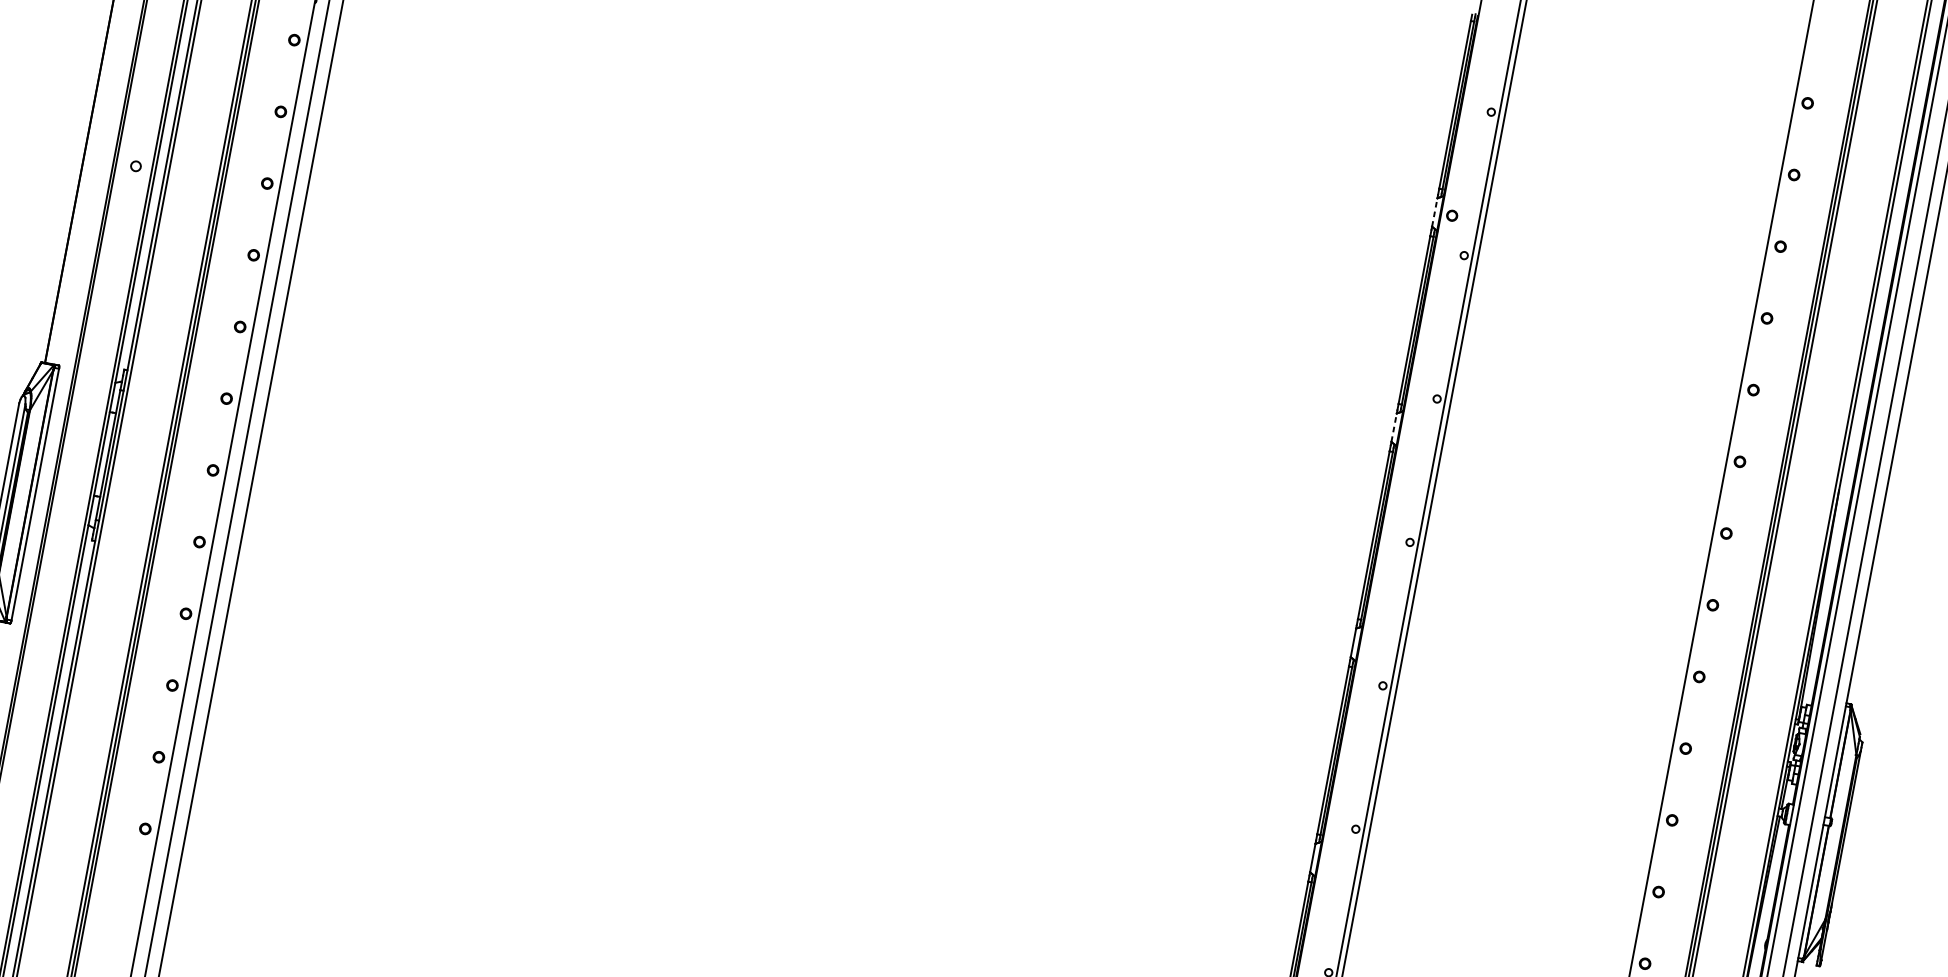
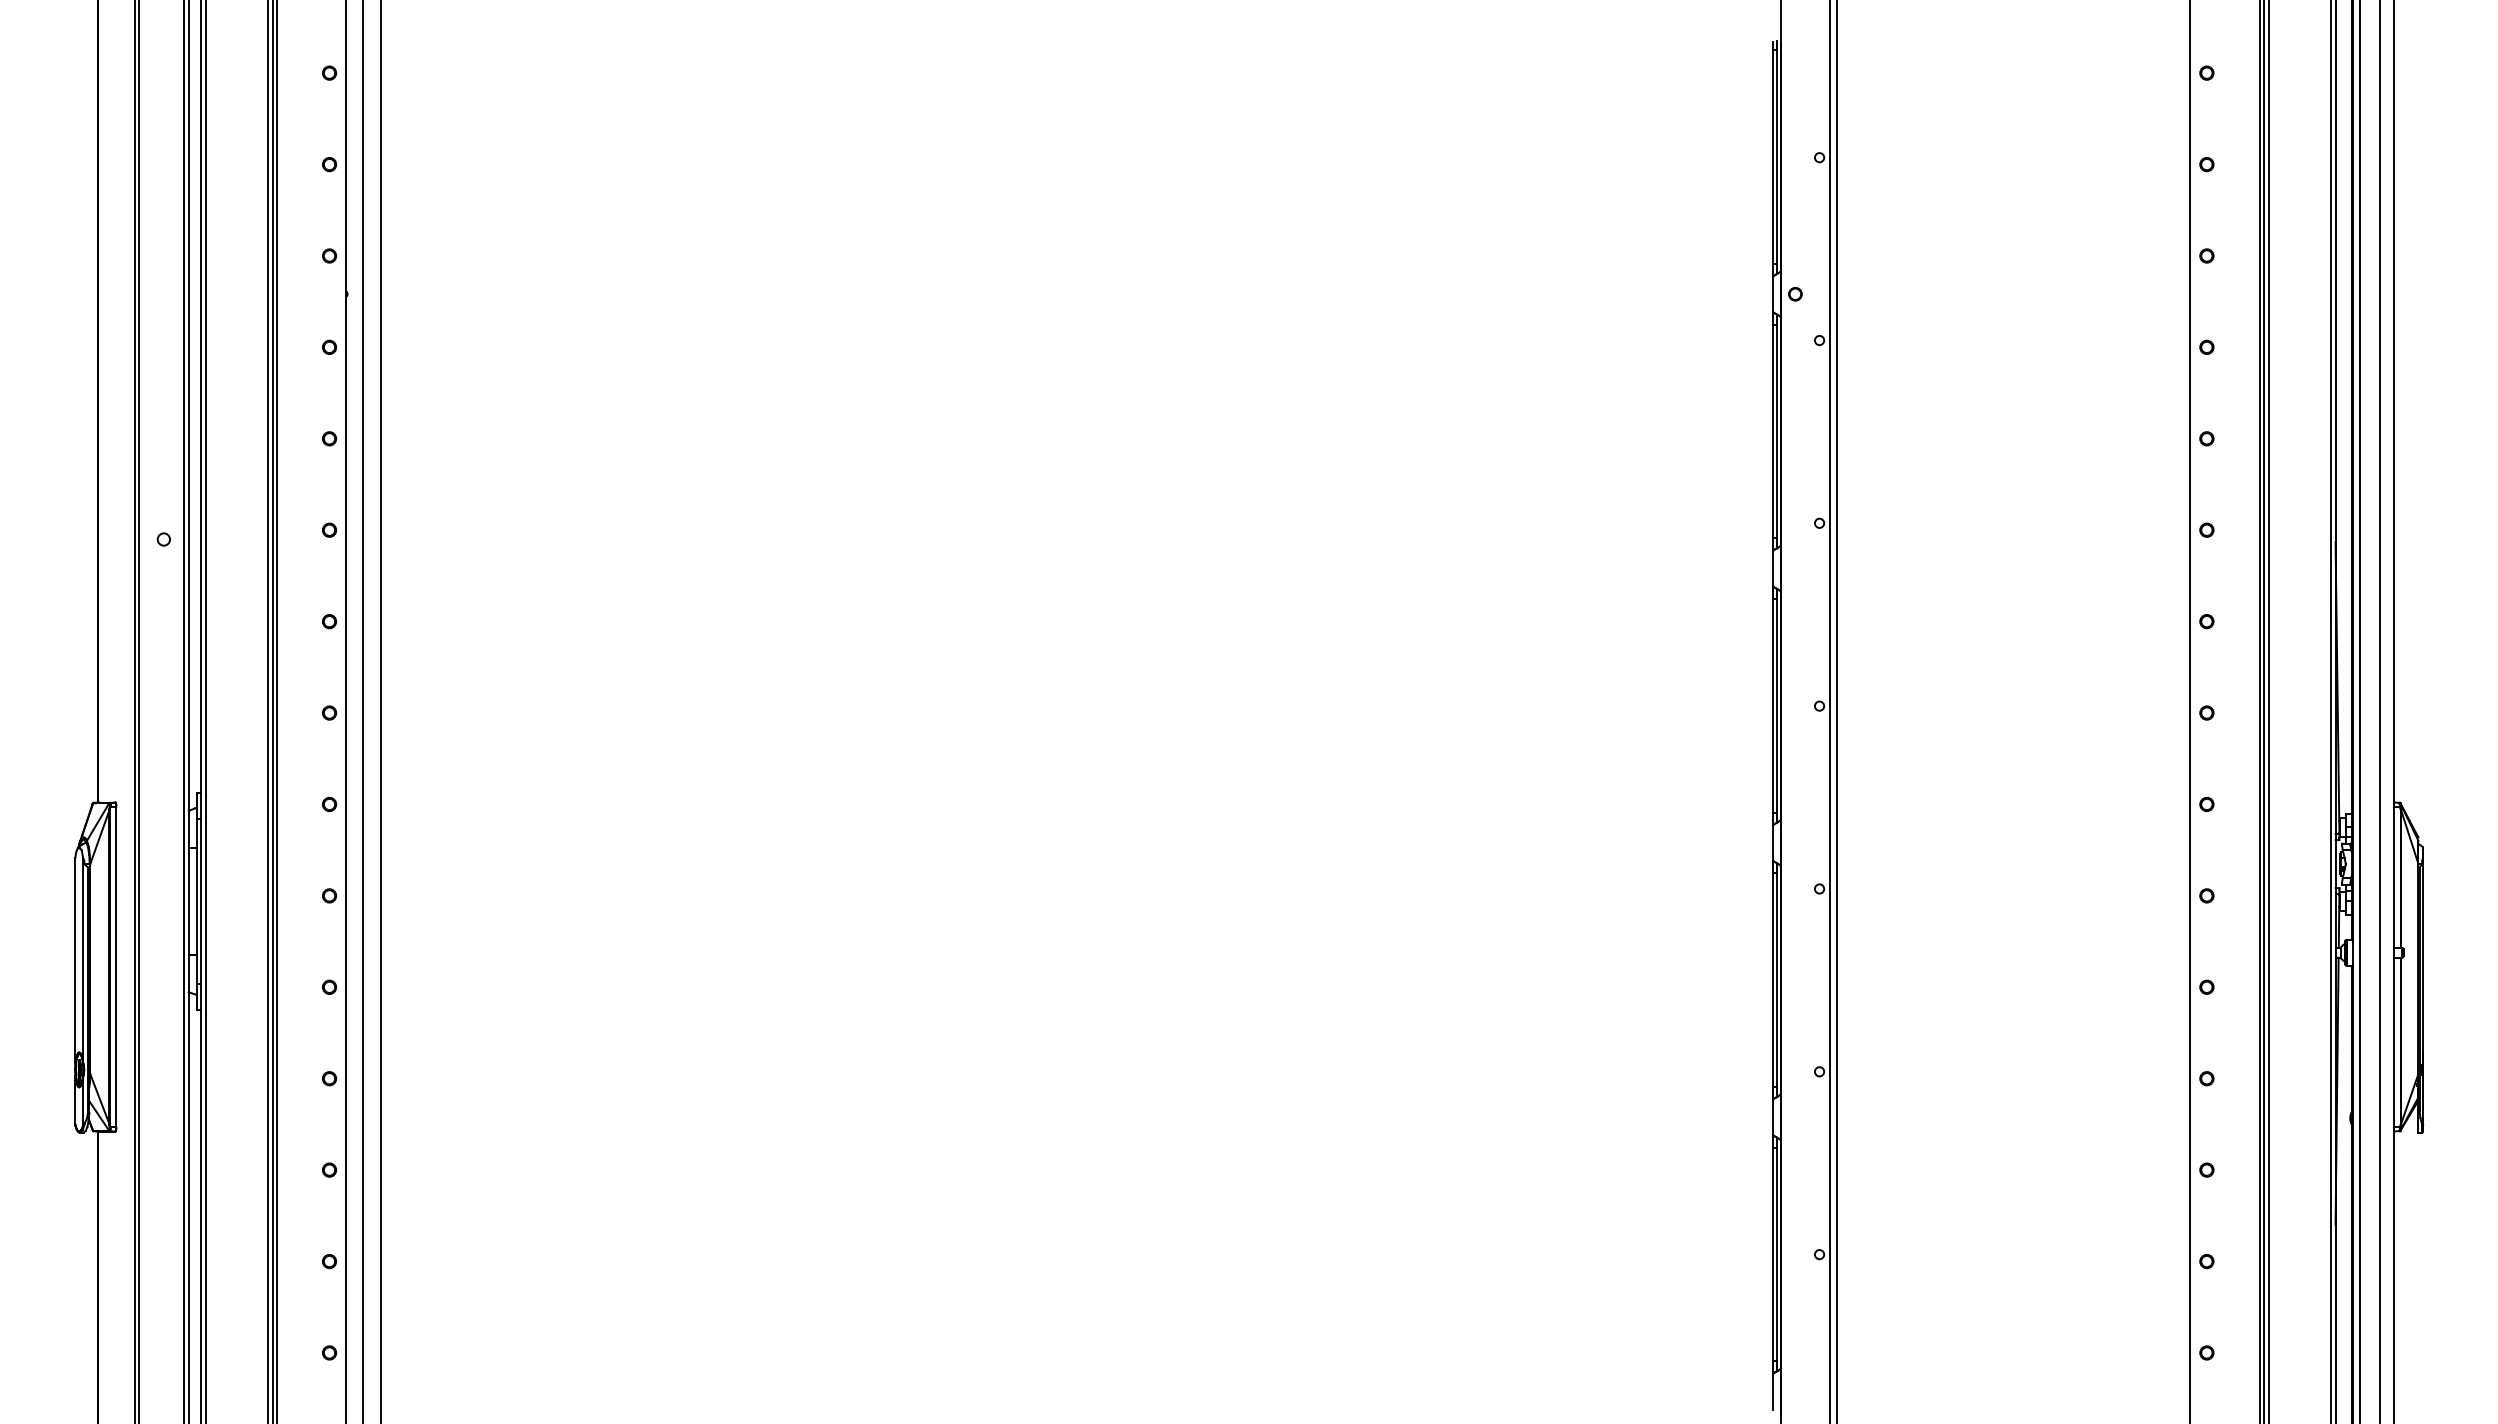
line: (1435, 211) -> (1773, 293), dashed -> solid
line: (1394, 427) -> (1773, 568), dashed -> solid

